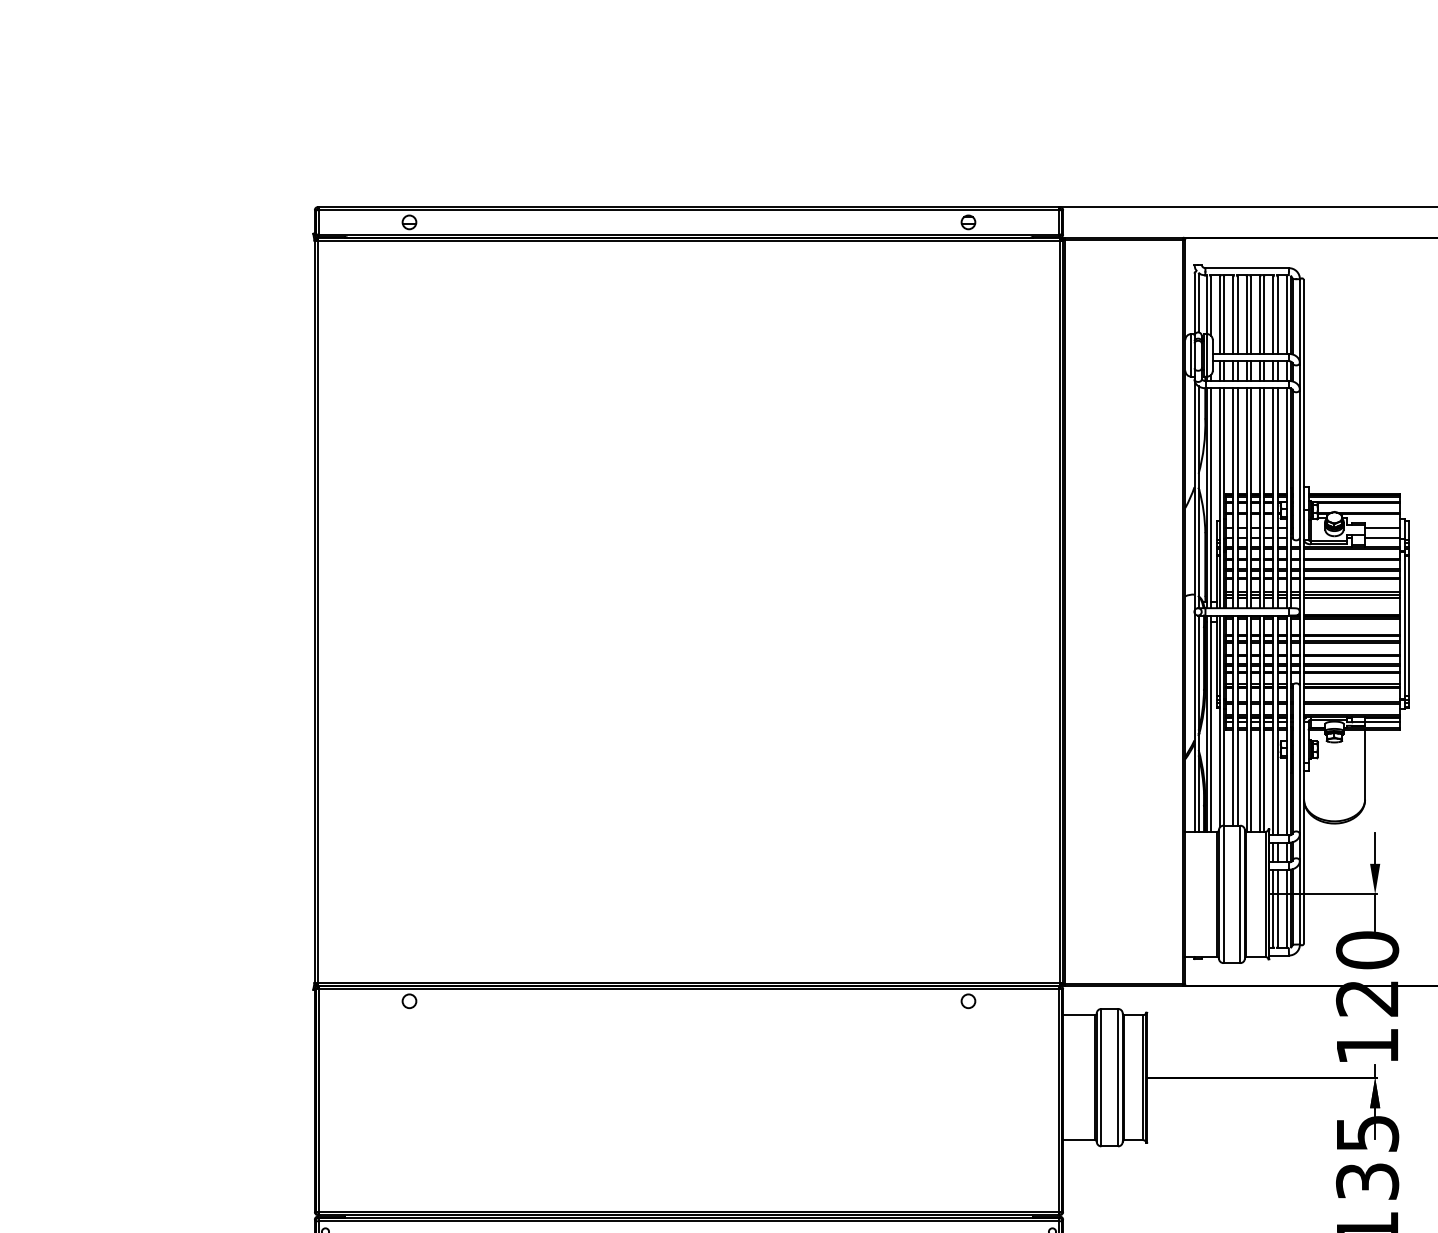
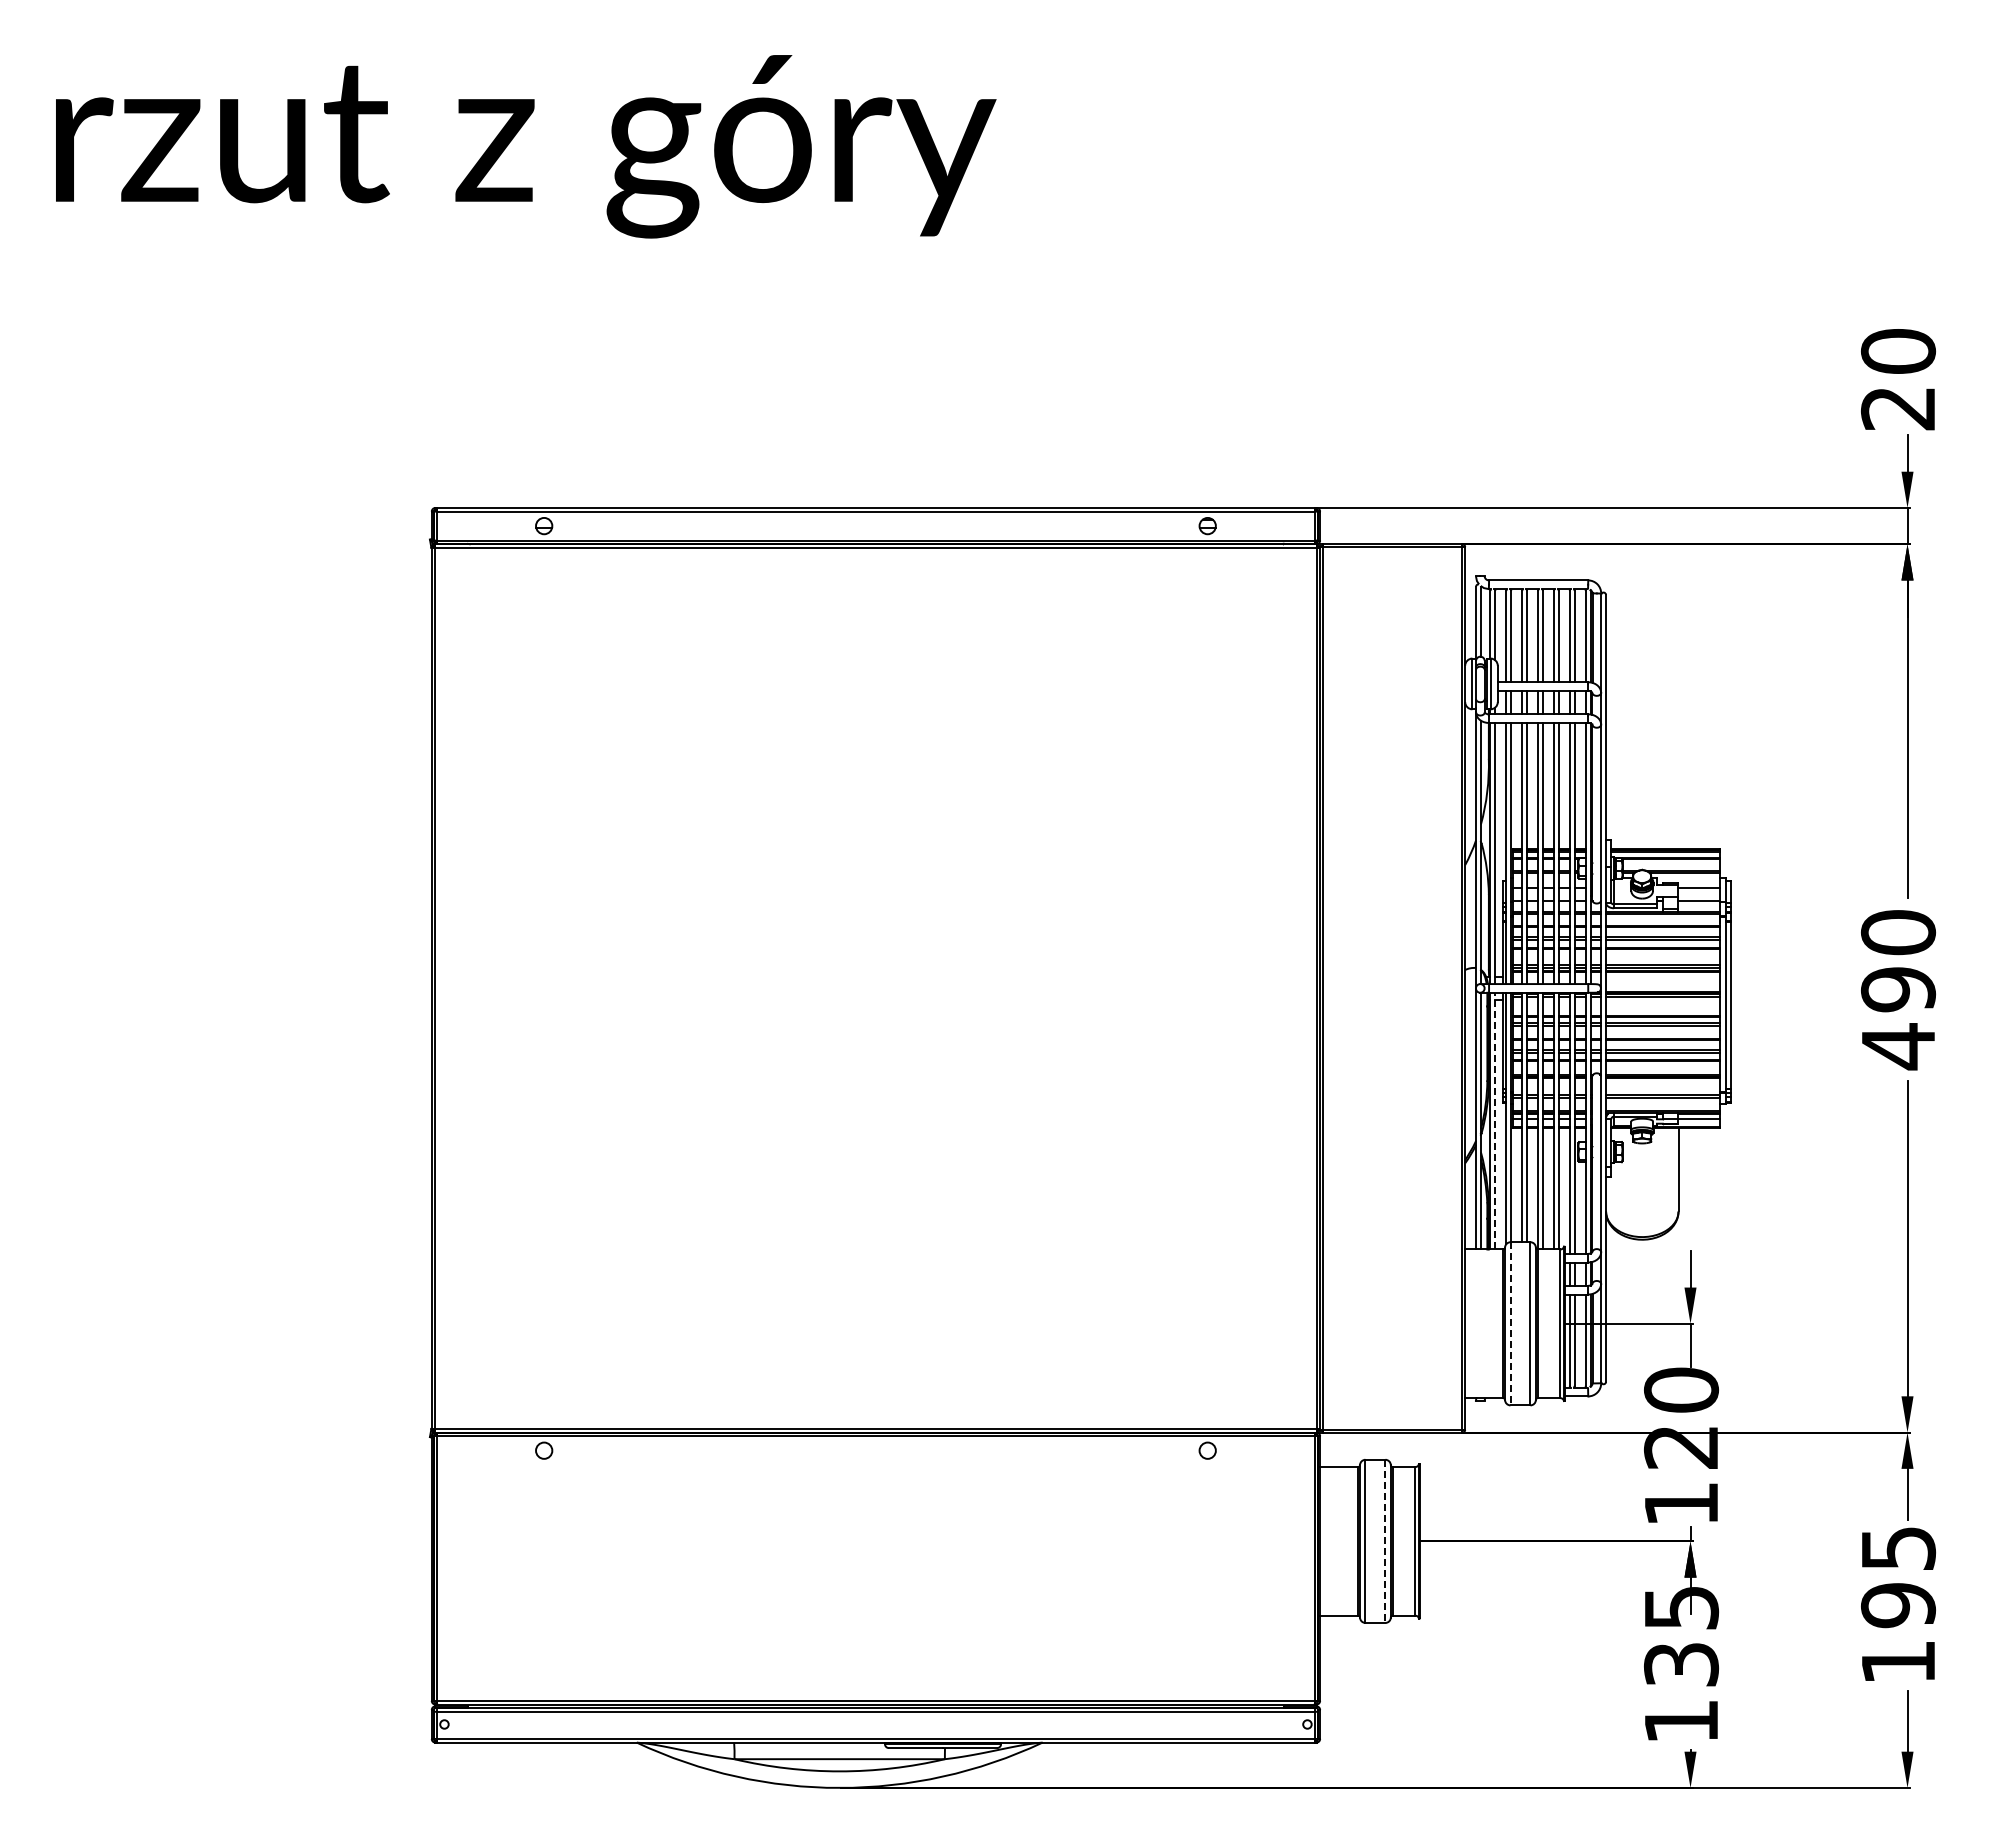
line: (1210, 723) -> (1495, 1120), solid -> dashed
line: (1223, 894) -> (1510, 1323), solid -> dashed
line: (1118, 1077) -> (1385, 1541), solid -> dashed

